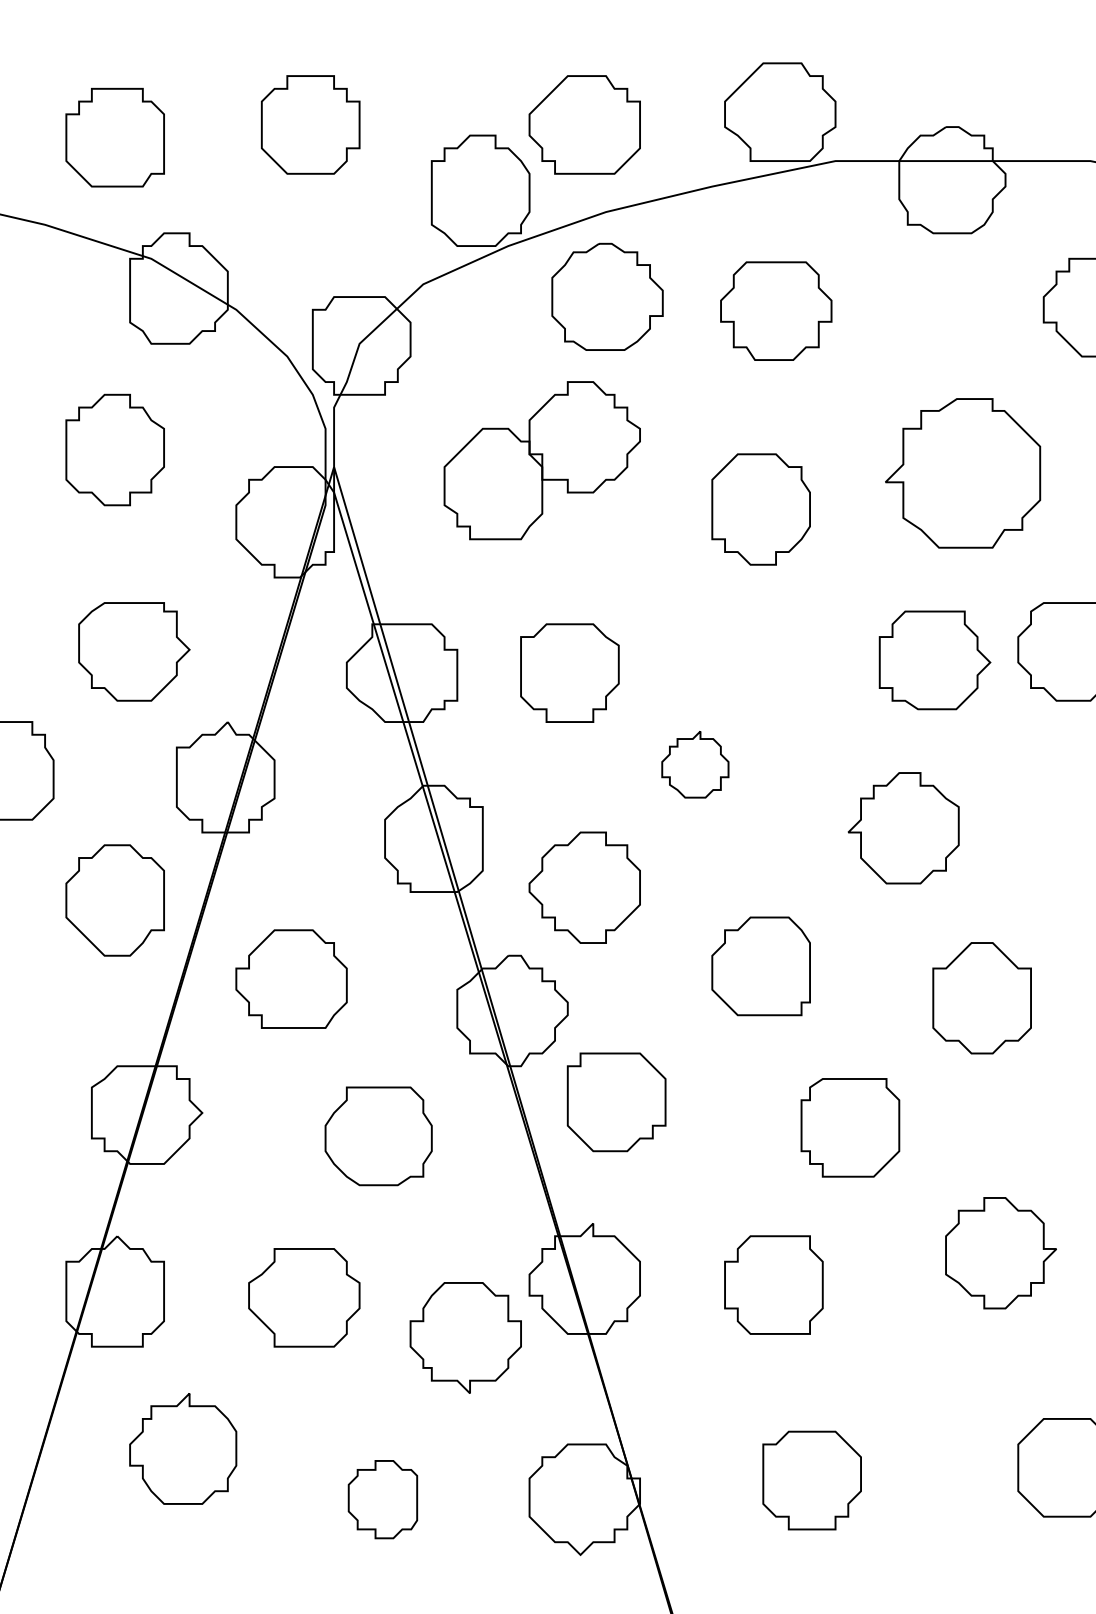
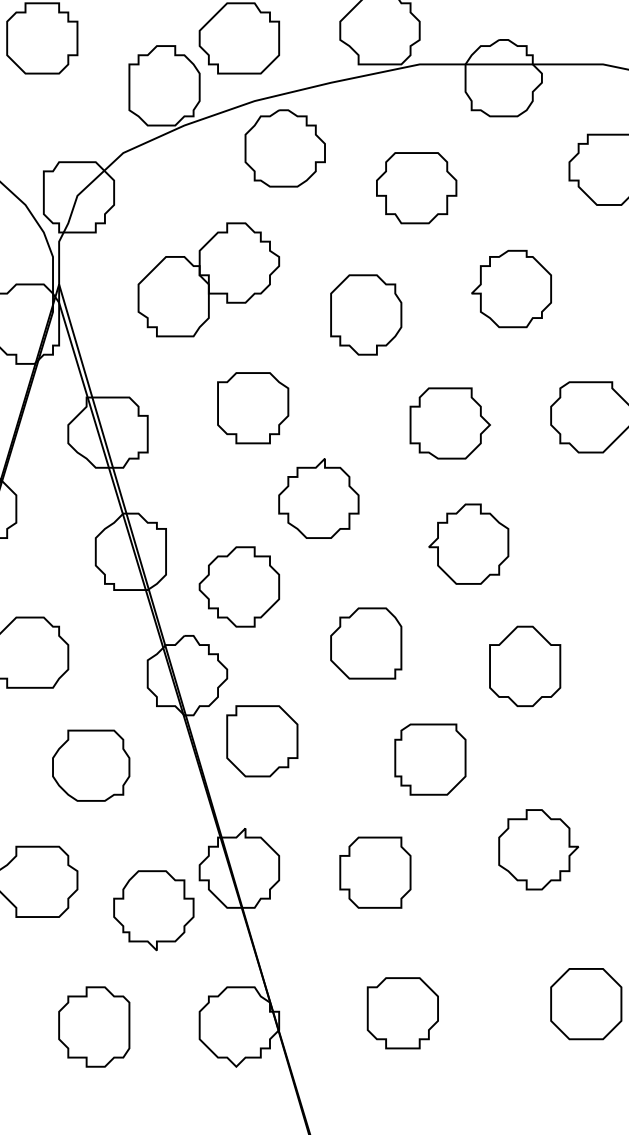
part: (607, 296) -> (285, 148), moved
part: (776, 310) -> (416, 187), moved
part: (963, 473) -> (511, 289), size x0.71
part: (934, 660) -> (449, 423), moved
part: (569, 672) -> (252, 407), moved
part: (695, 764) -> (319, 498), size x1.67
part: (382, 1499) -> (93, 1026), size x1.43

